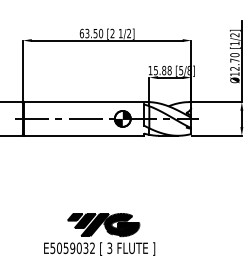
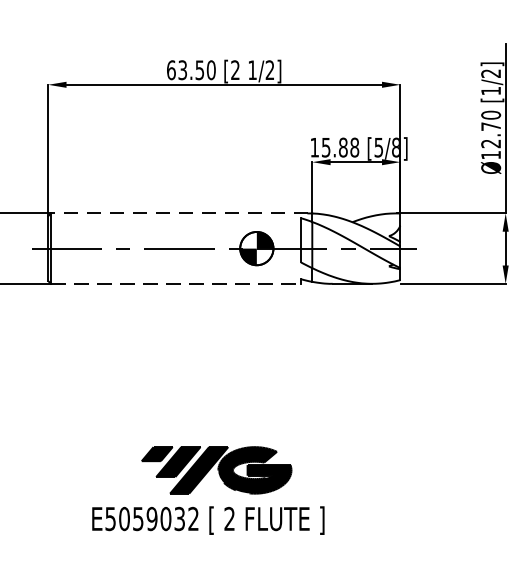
line: (85, 102) -> (178, 214), solid -> dashed
line: (84, 135) -> (176, 283), solid -> dashed
text: (109, 248) -> (229, 519), 3 -> 2

